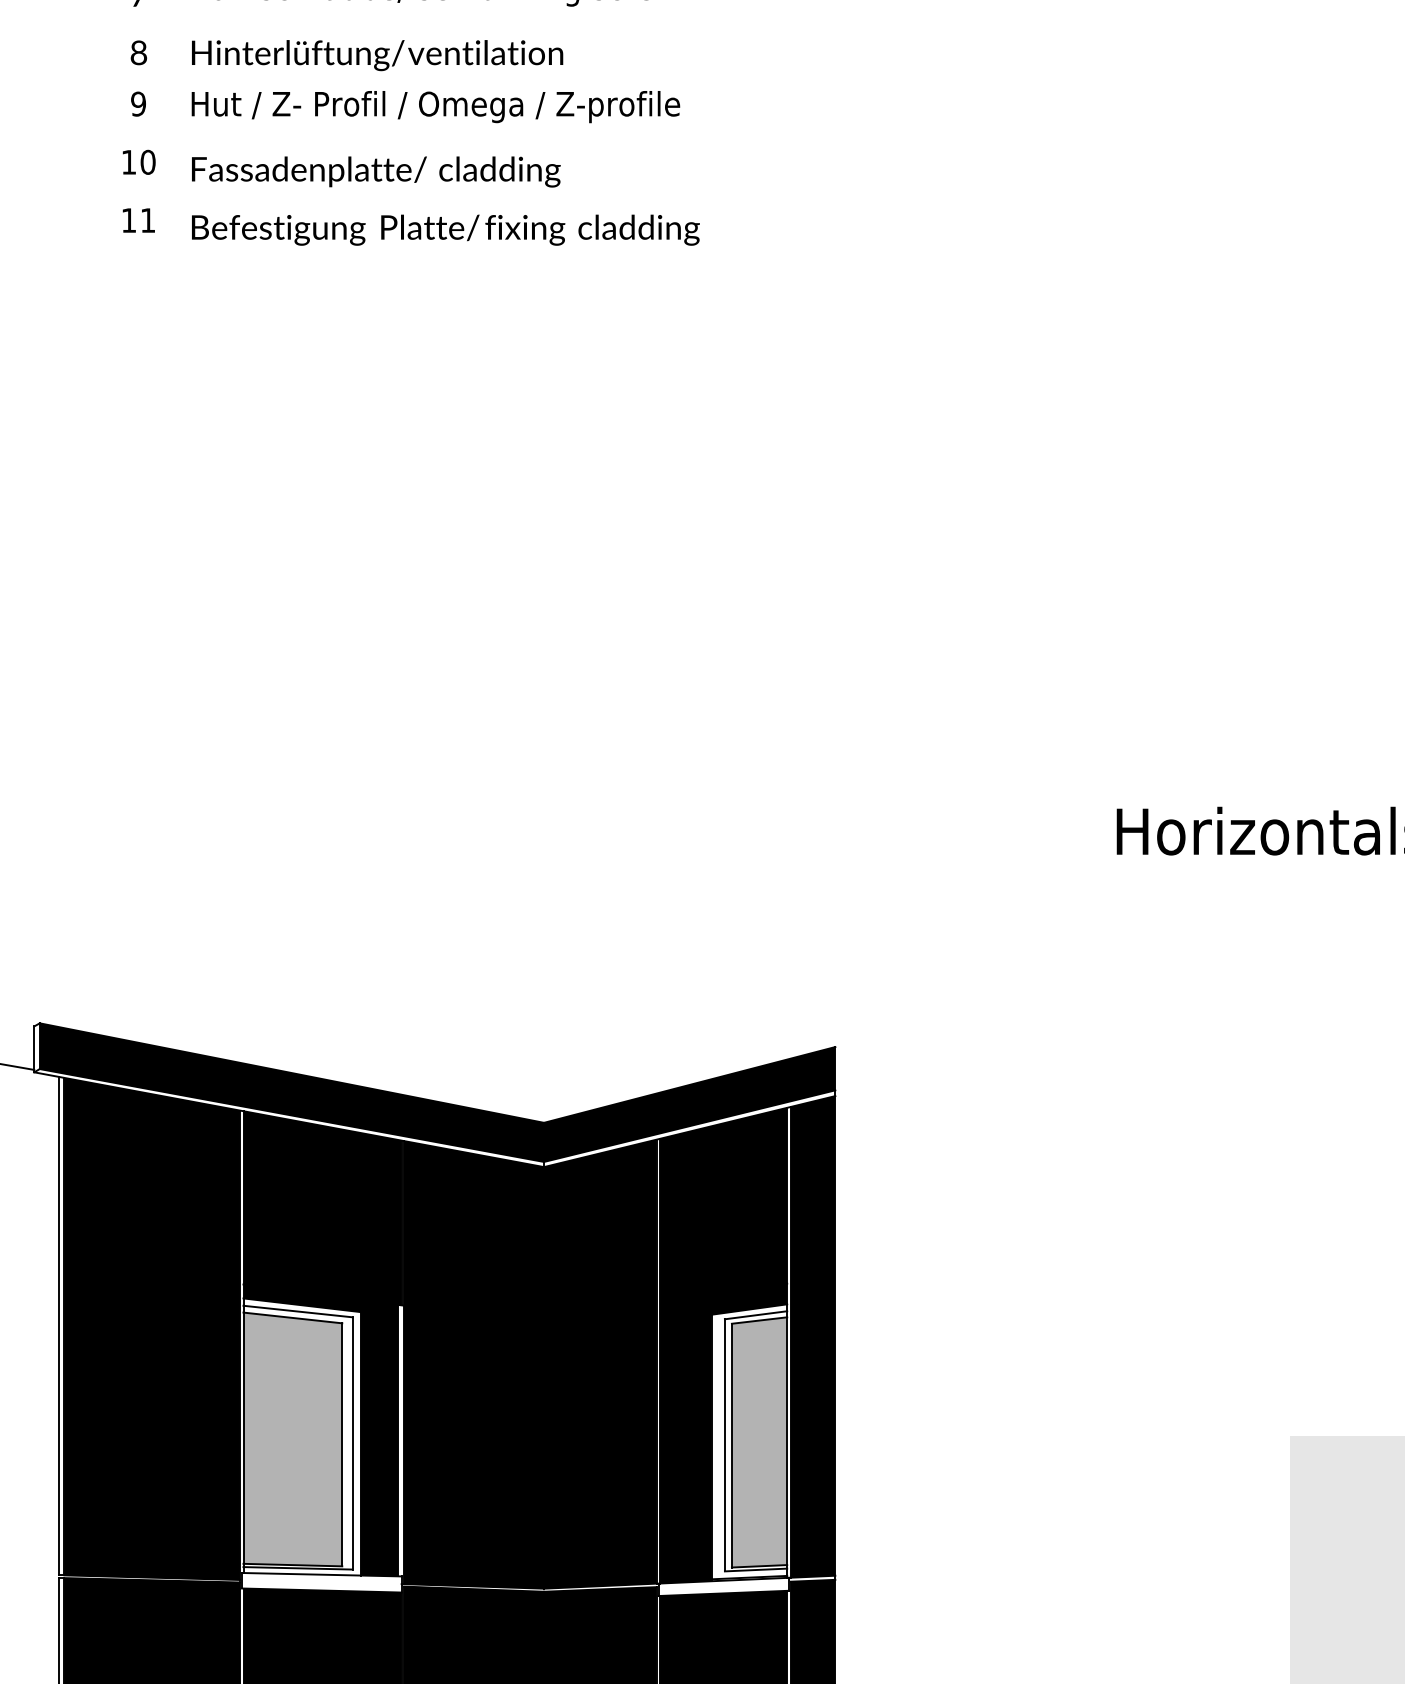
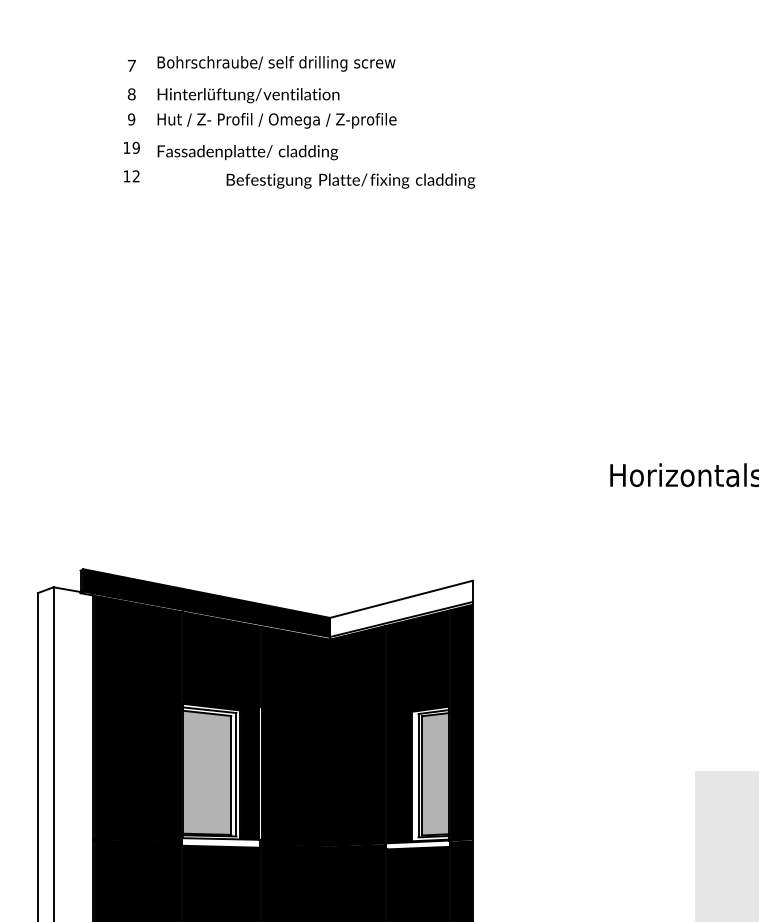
text: (146, 161) -> (135, 147), 10 -> 19
text: (146, 220) -> (135, 176), 11 -> 12
text: (444, 228) -> (350, 180), moved
fill: (690, 1103) -> (401, 608), removed

